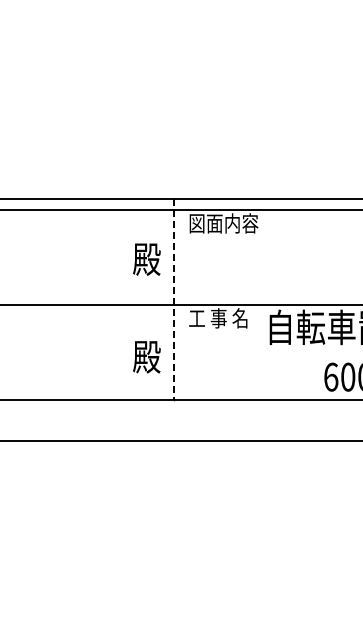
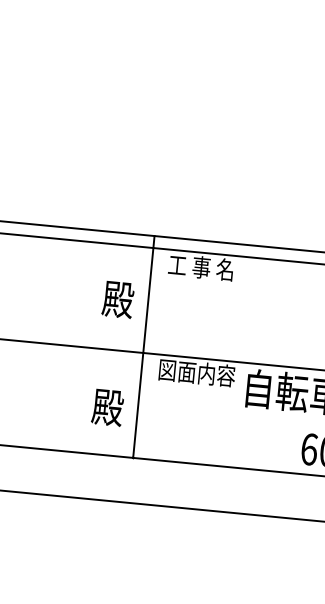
text: (223, 223) -> (206, 268), 図面内容 -> 工 事 名
line: (173, 300) -> (143, 347), dashed -> solid
text: (223, 318) -> (196, 373), 工 事 名 -> 図面内容

